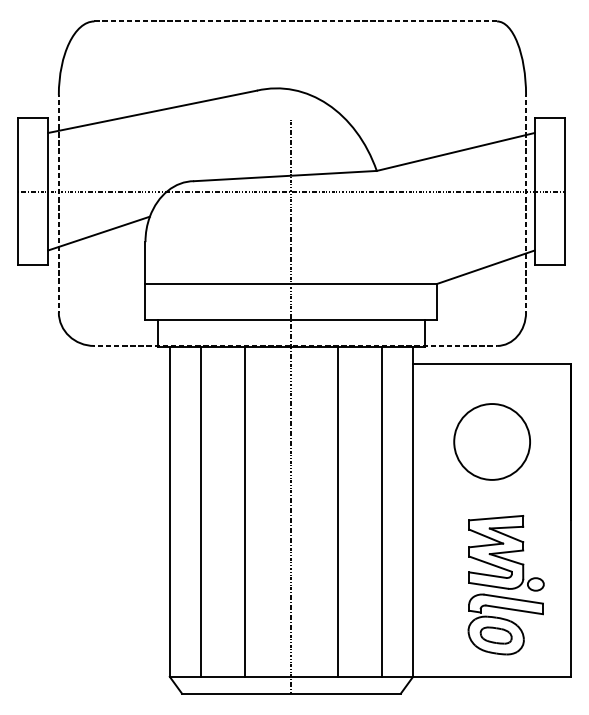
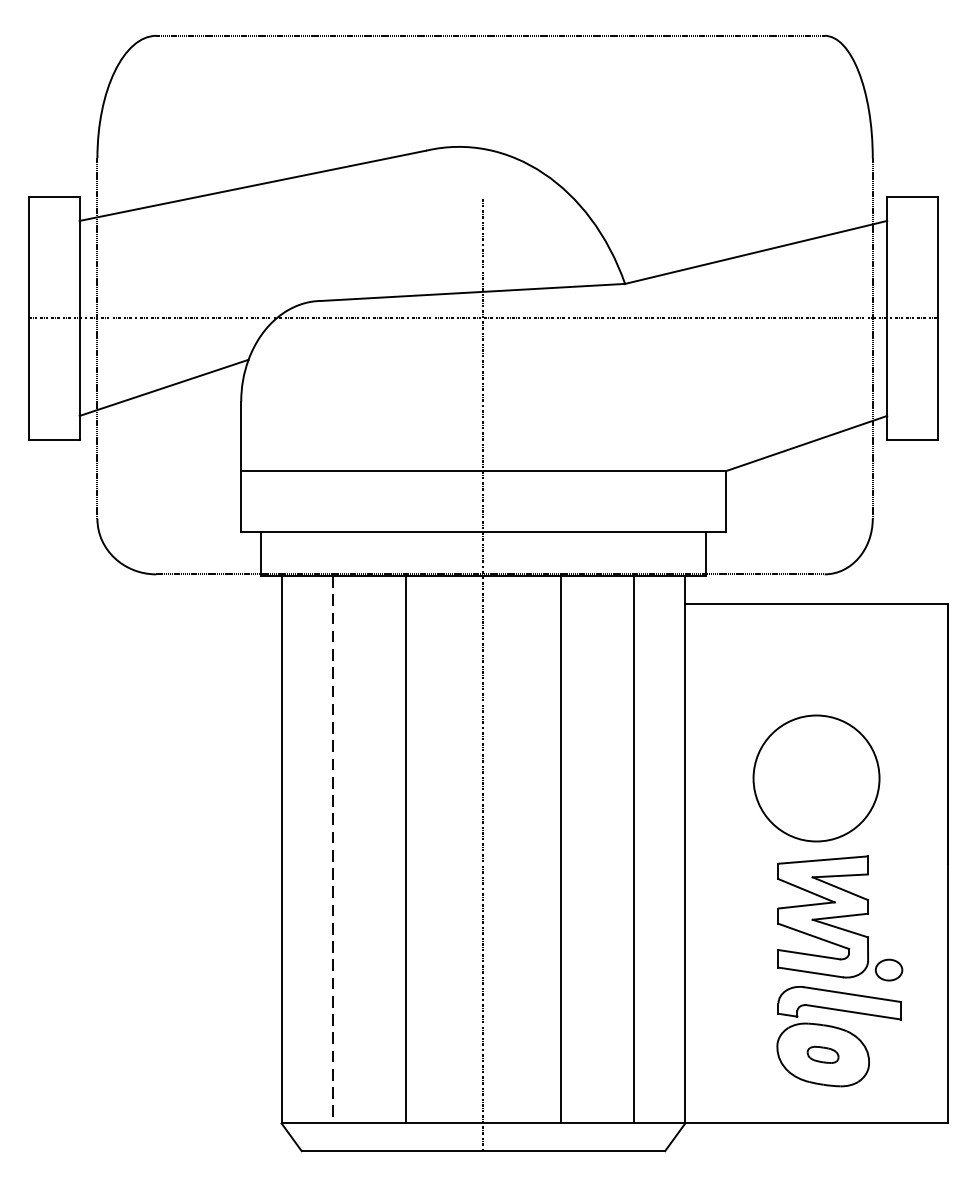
circle: (491, 441) -> (815, 777), moved
line: (200, 511) -> (332, 849), solid -> dashed
part: (495, 635) -> (822, 1054), size x0.6

